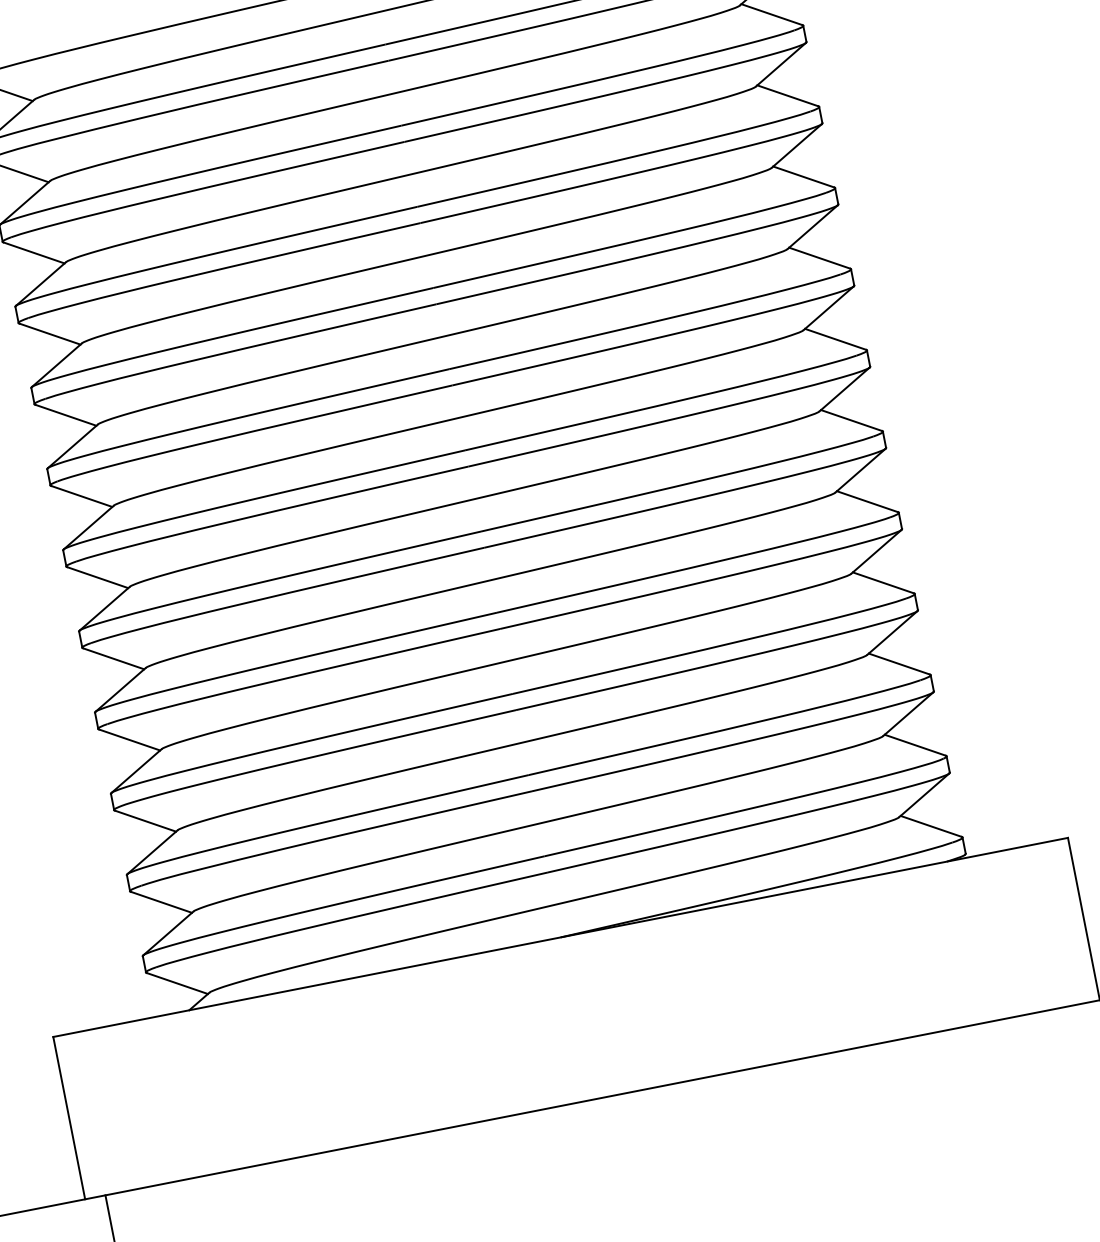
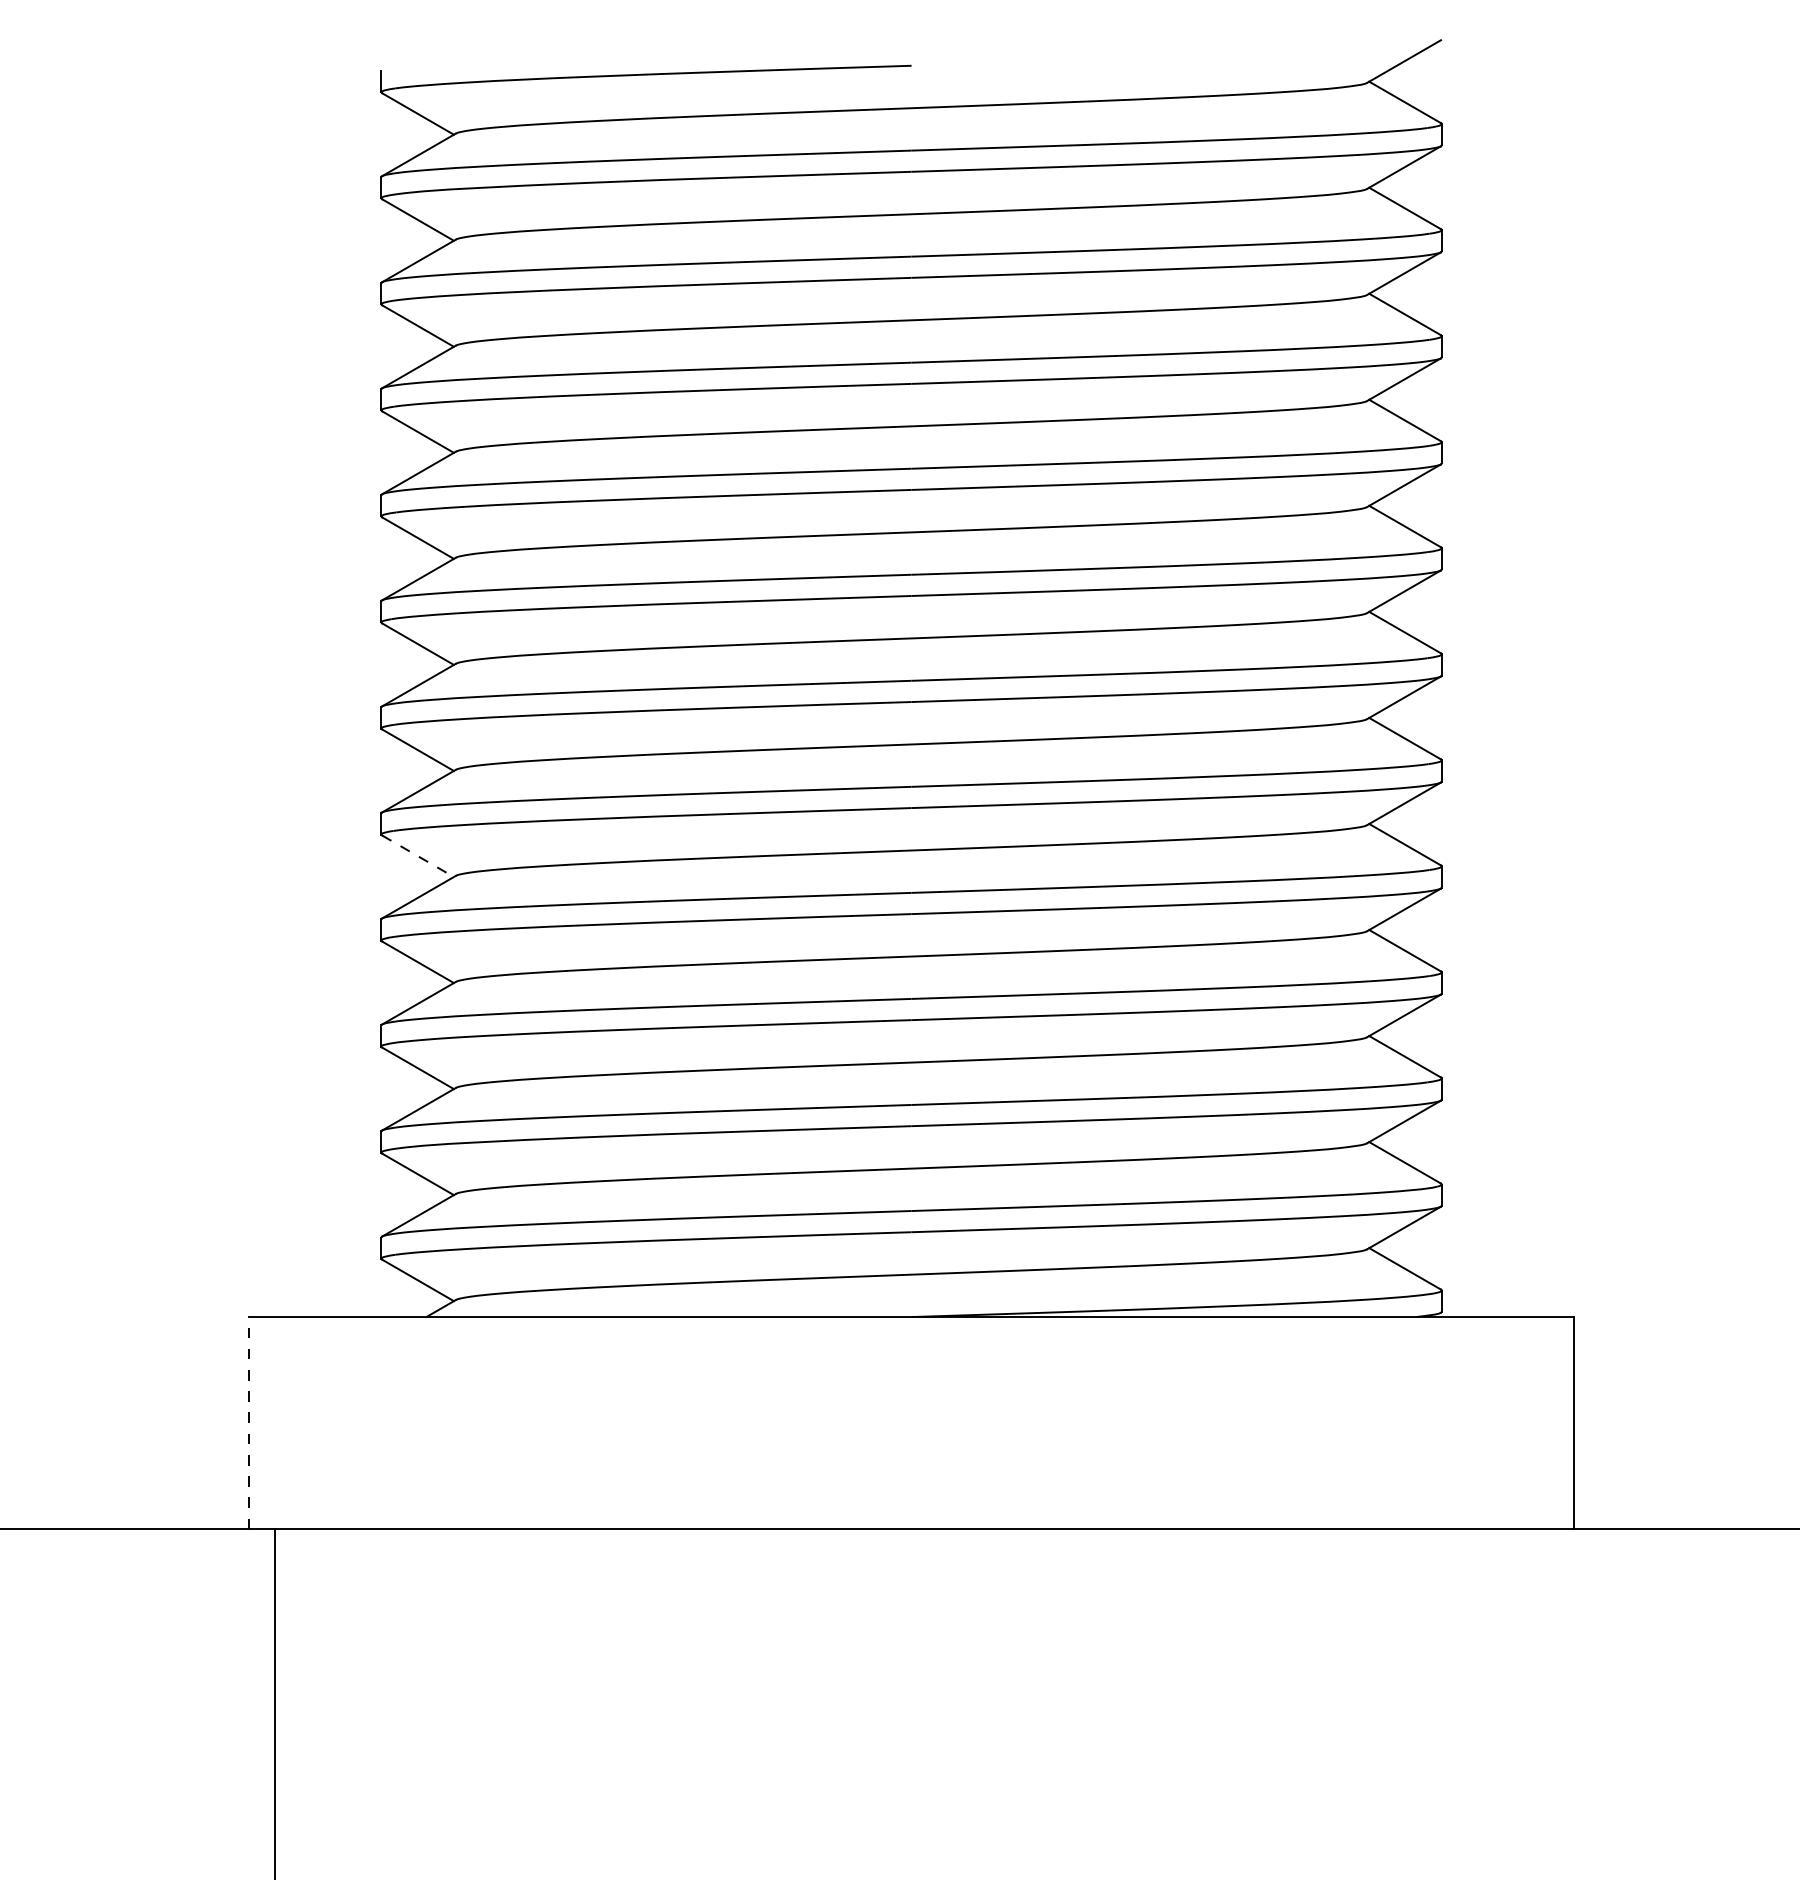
line: (114, 658) -> (418, 856), solid -> dashed
line: (68, 1117) -> (248, 1422), solid -> dashed

